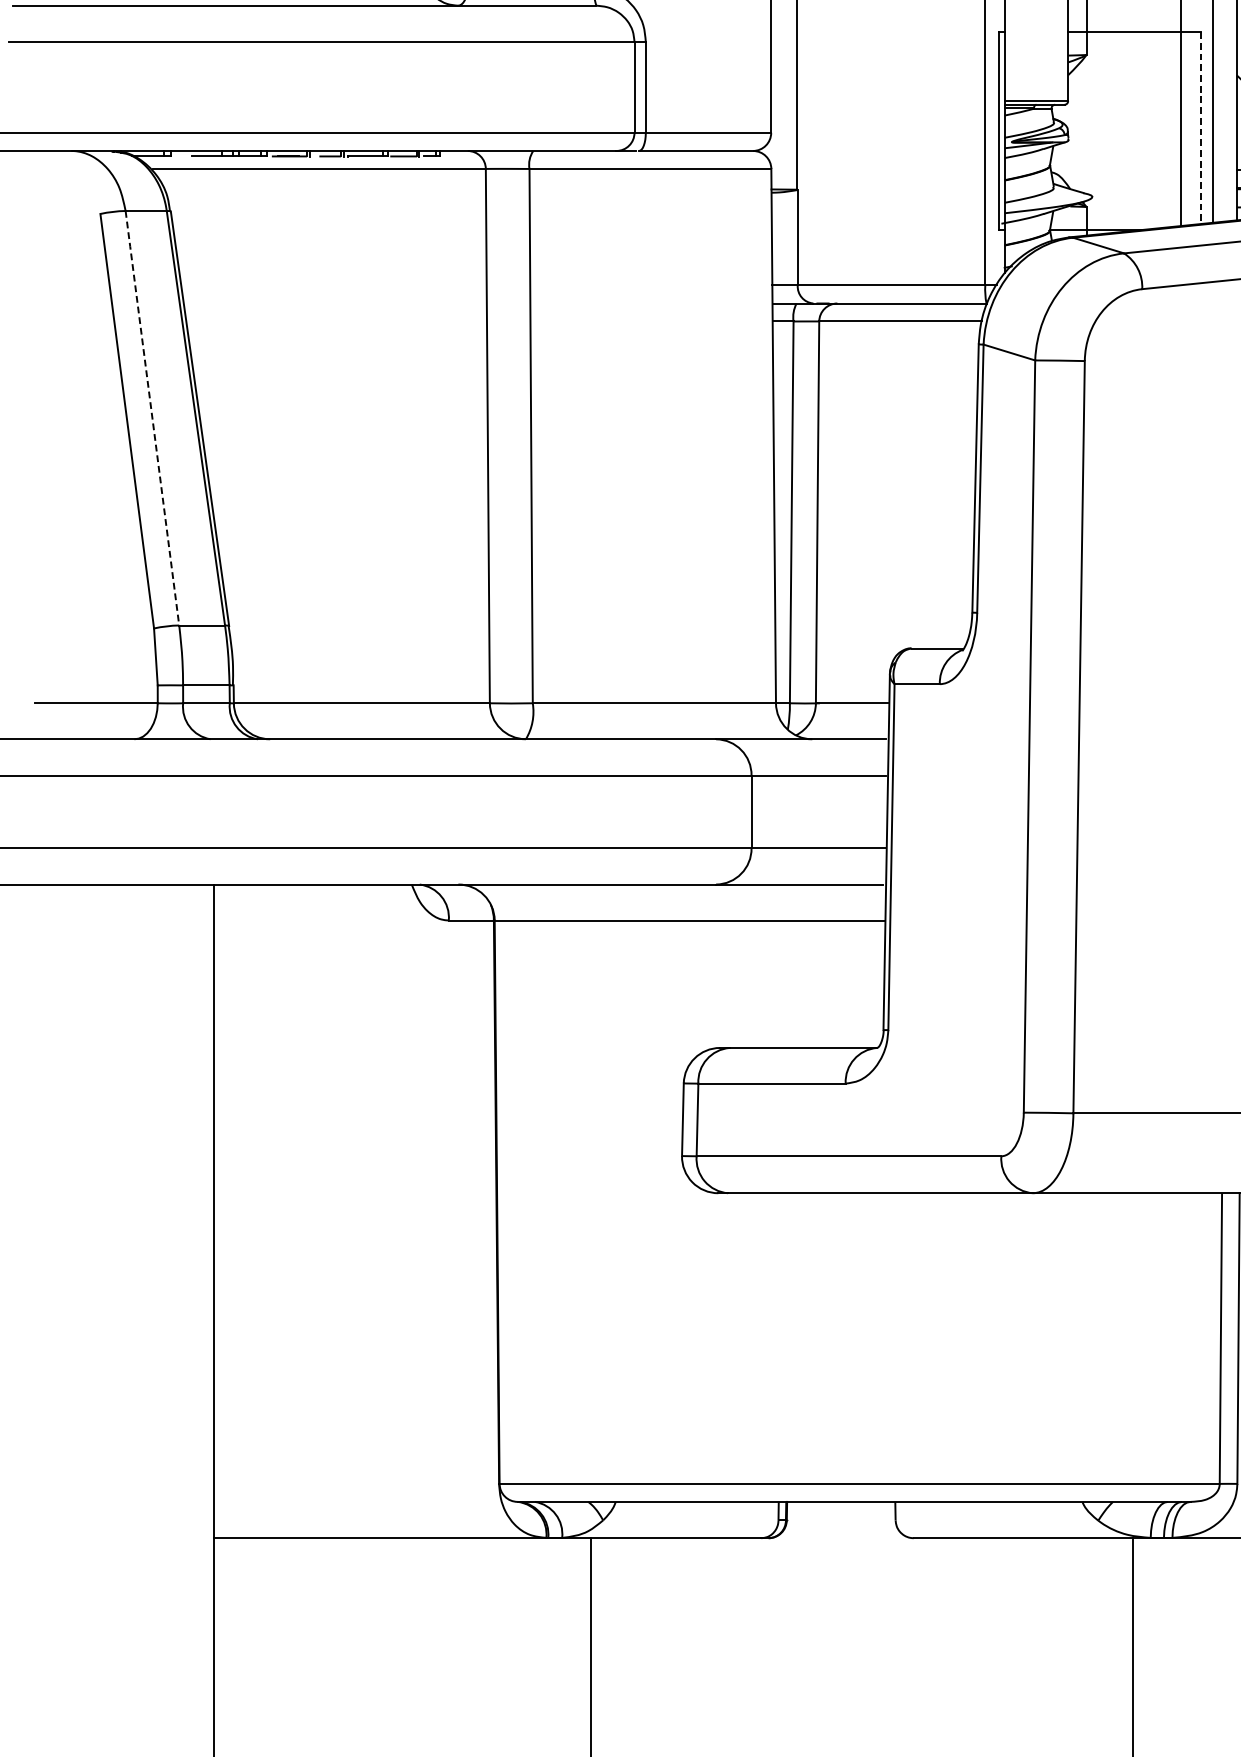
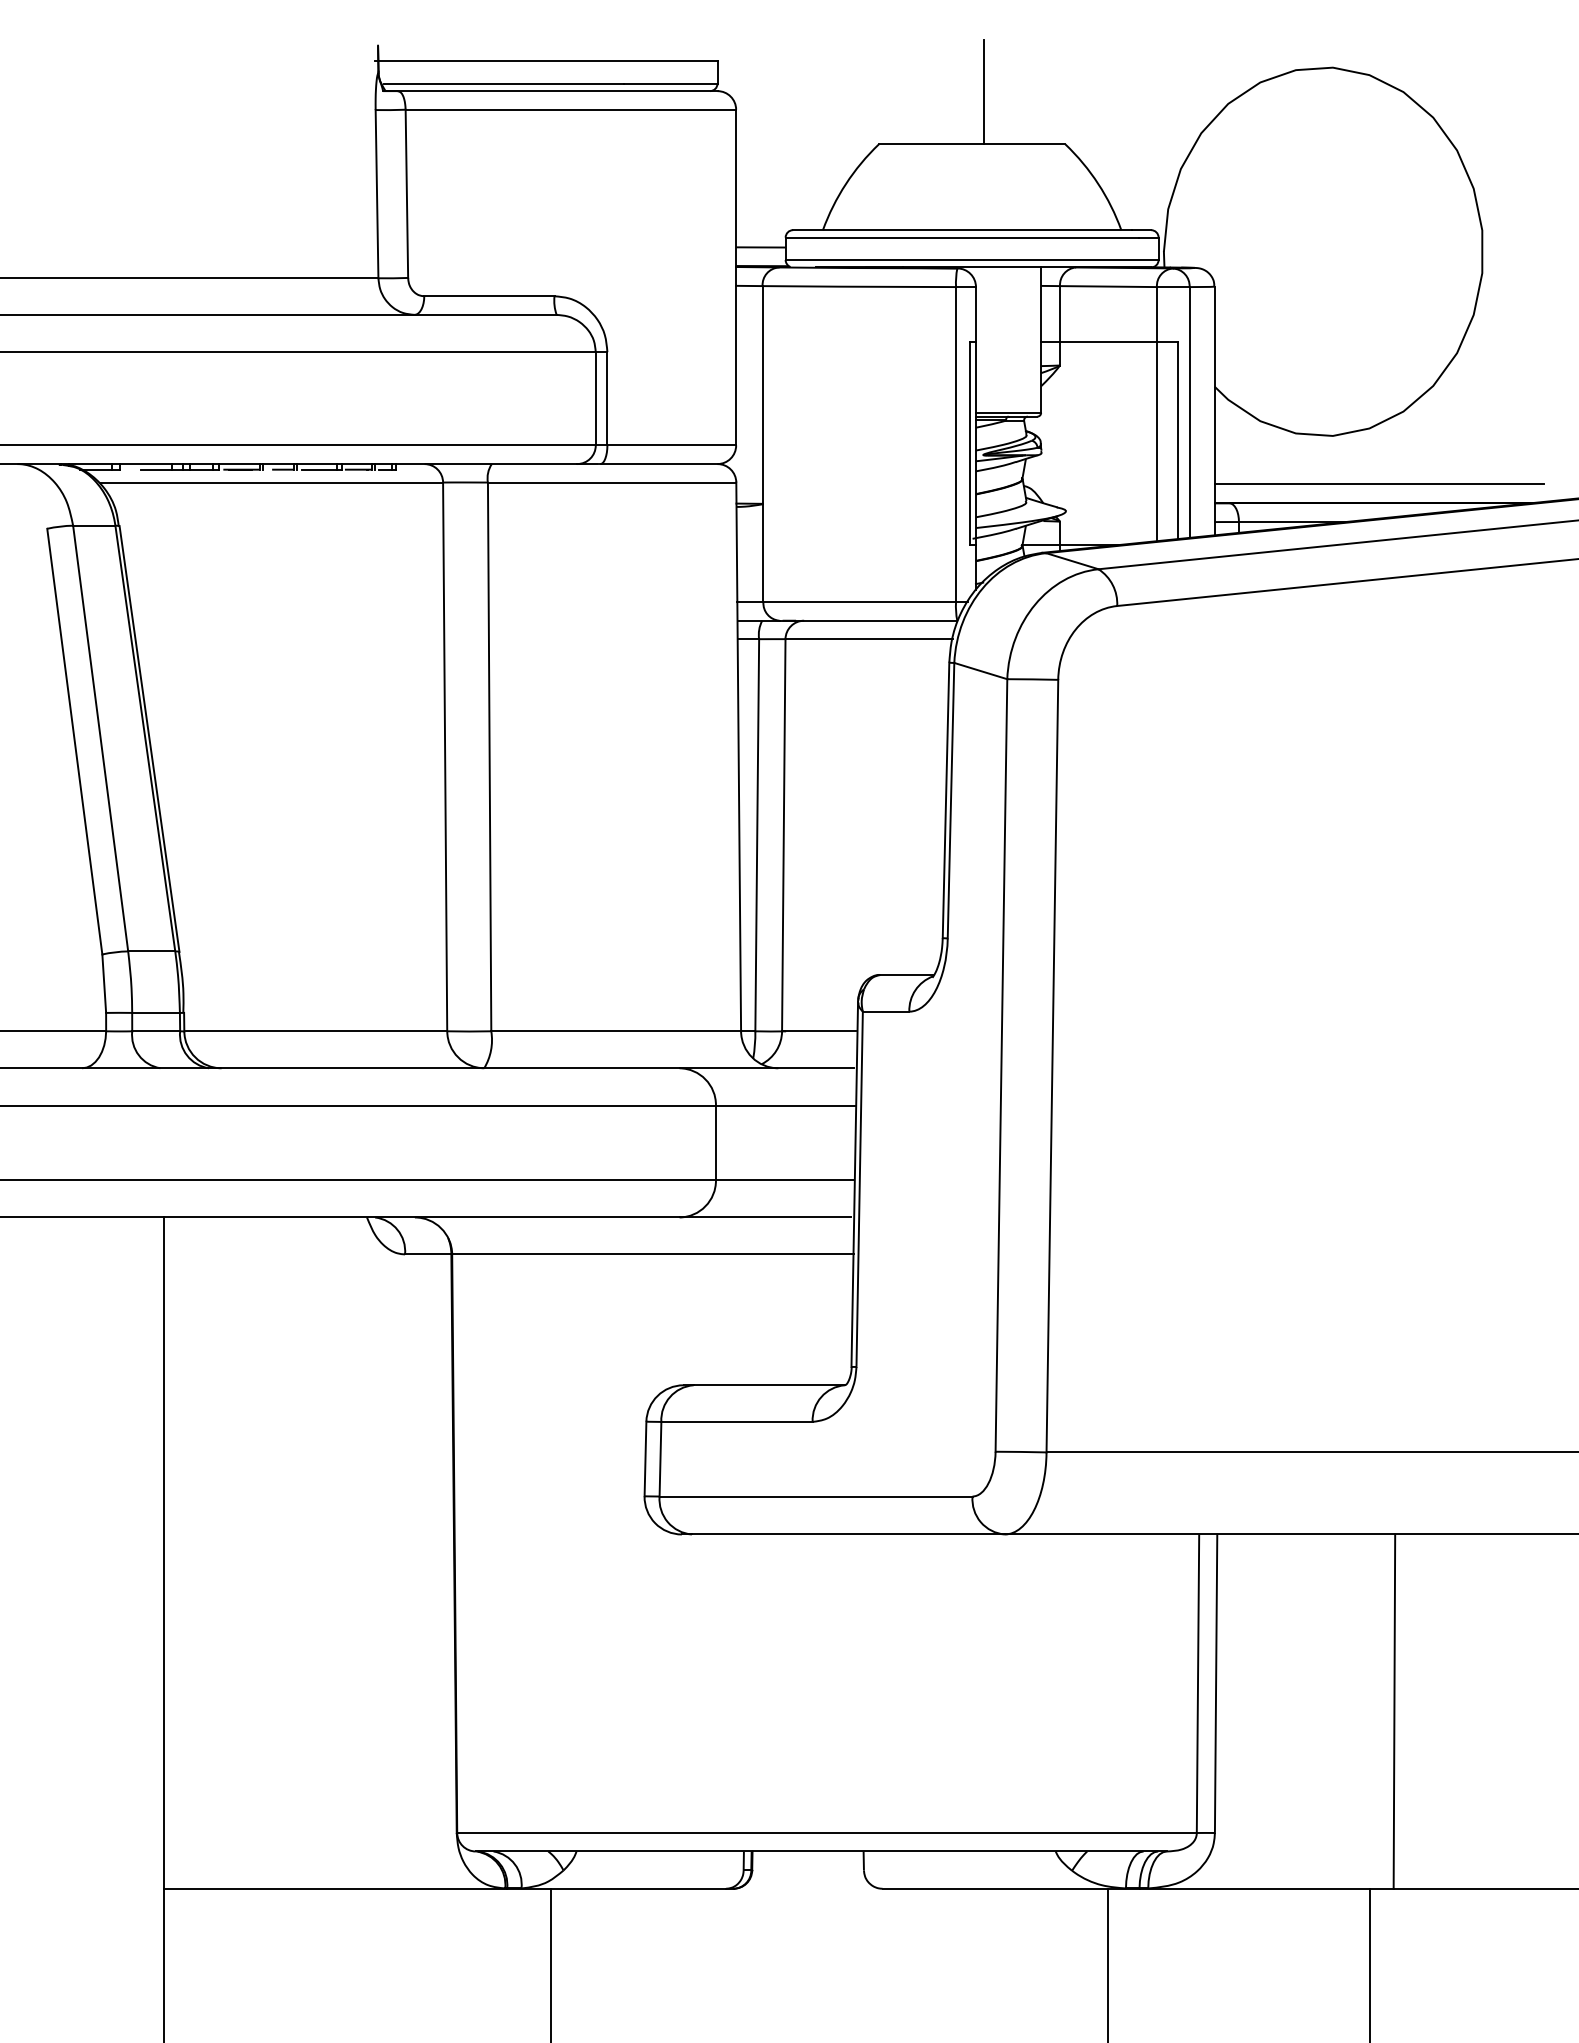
line: (1201, 128) -> (1178, 441), dashed -> solid
line: (152, 417) -> (100, 737), dashed -> solid

